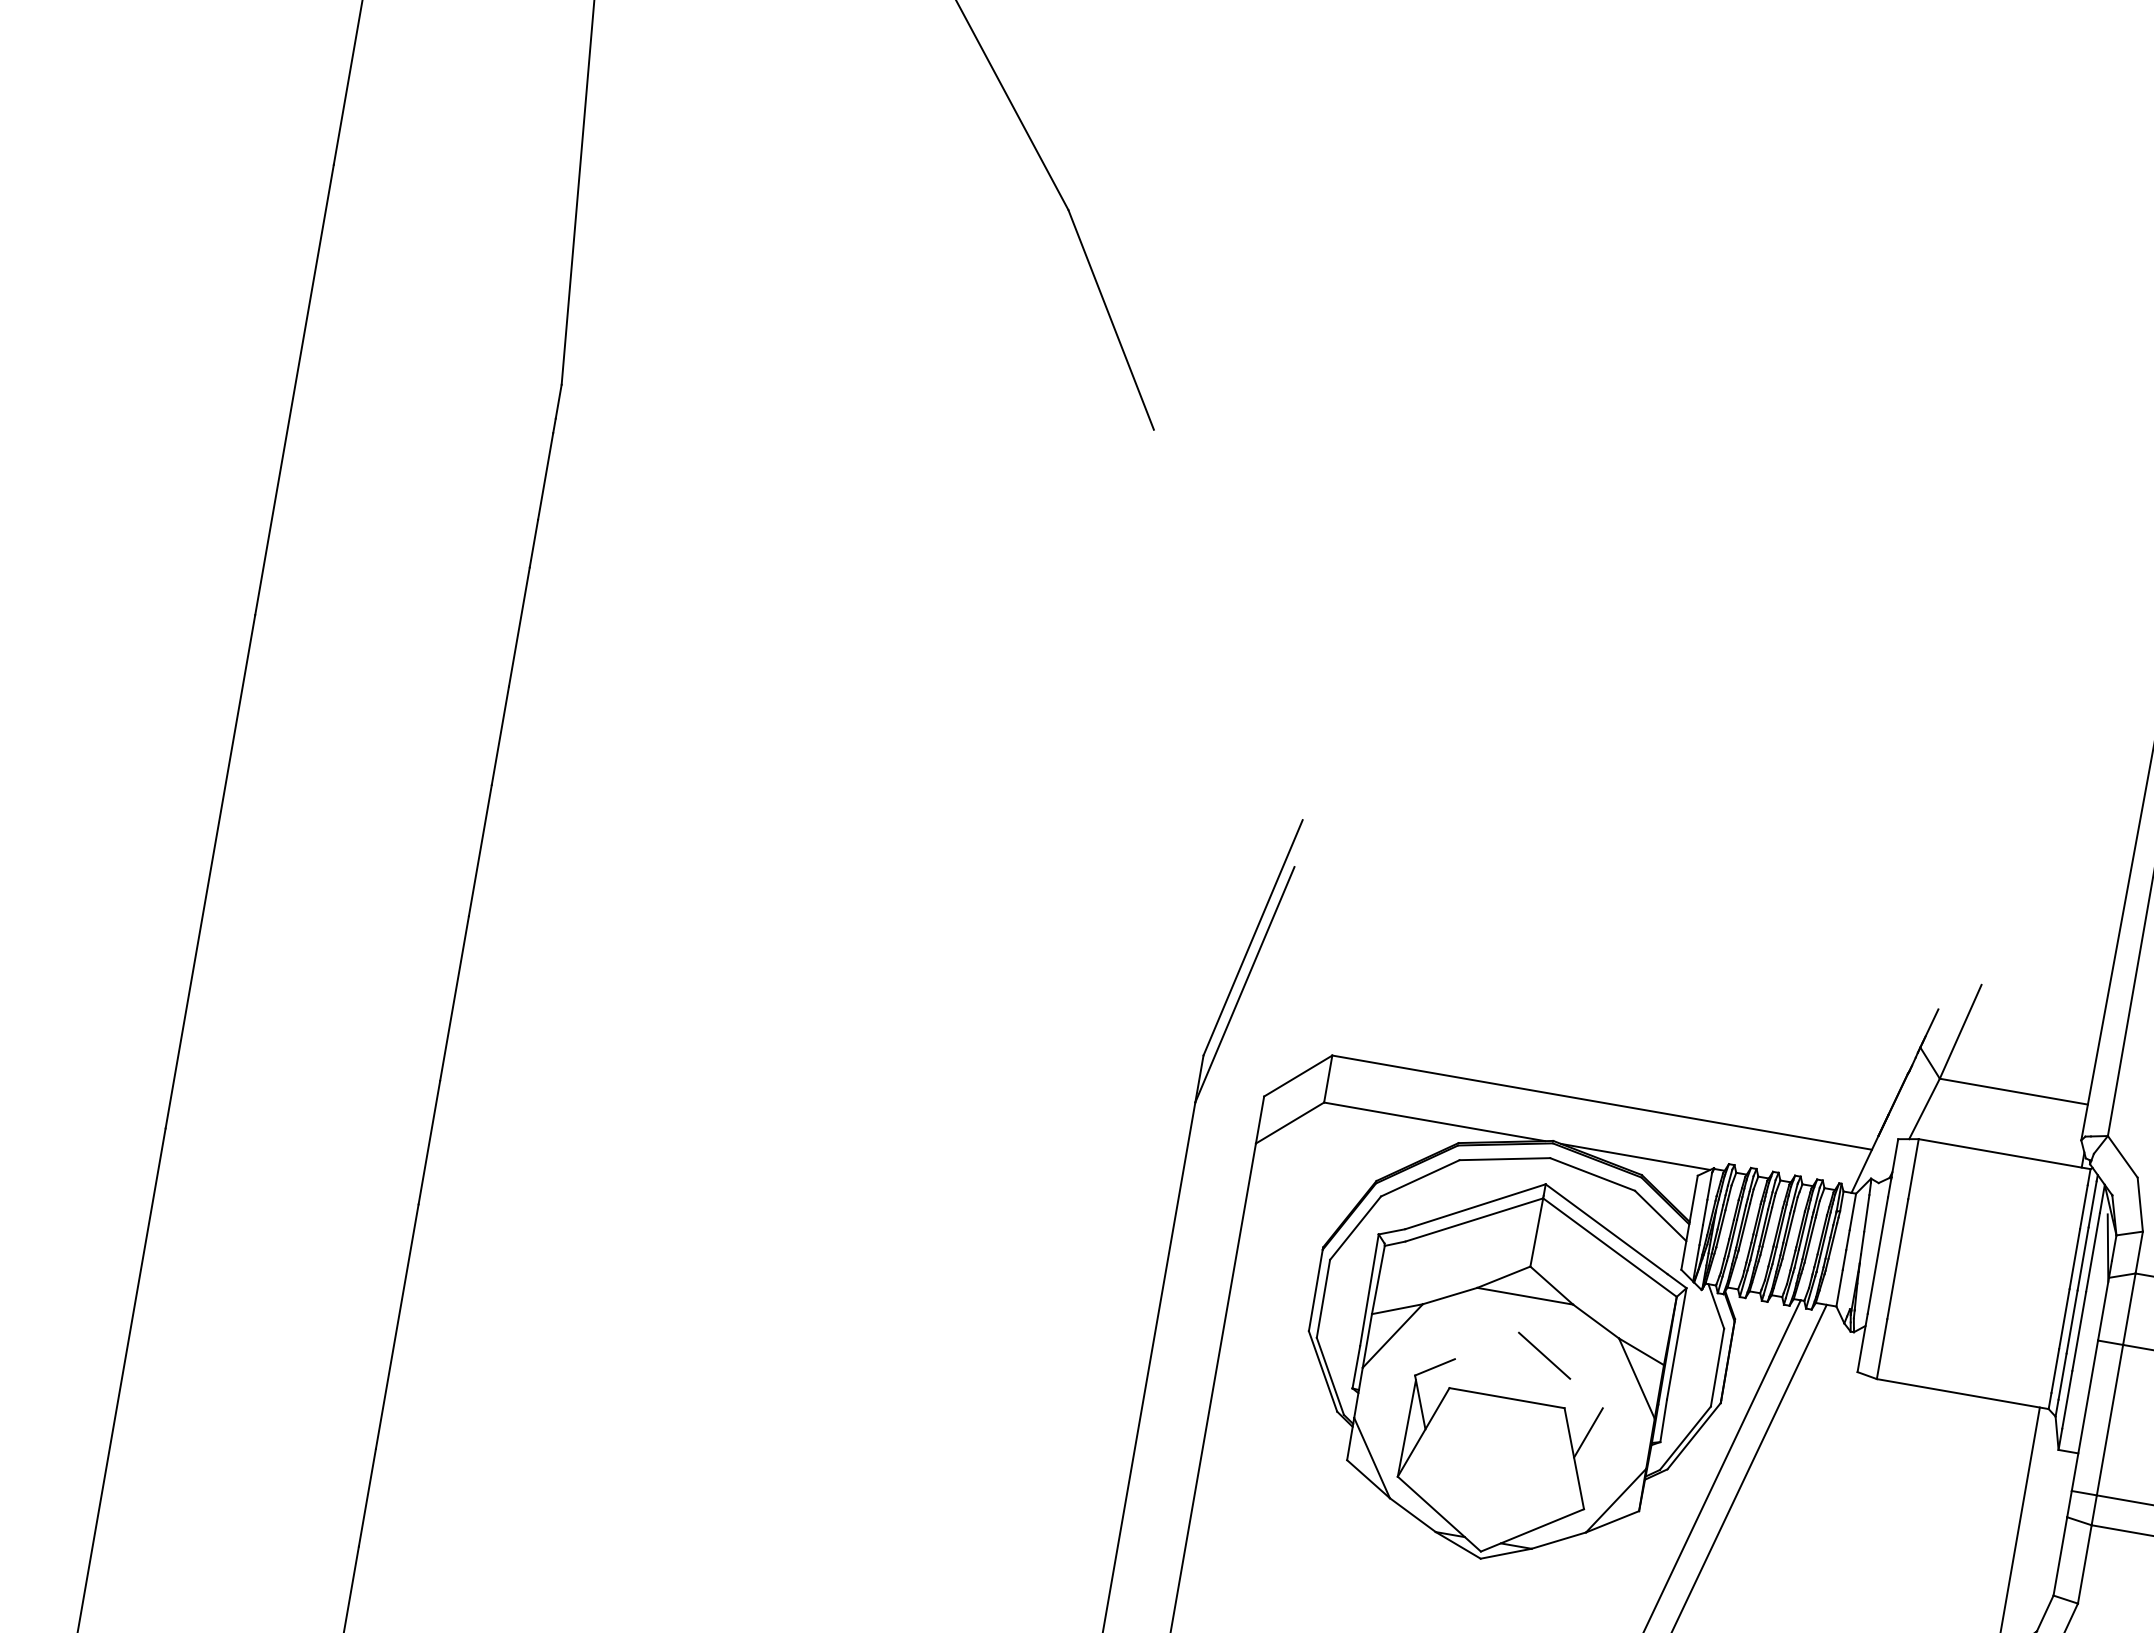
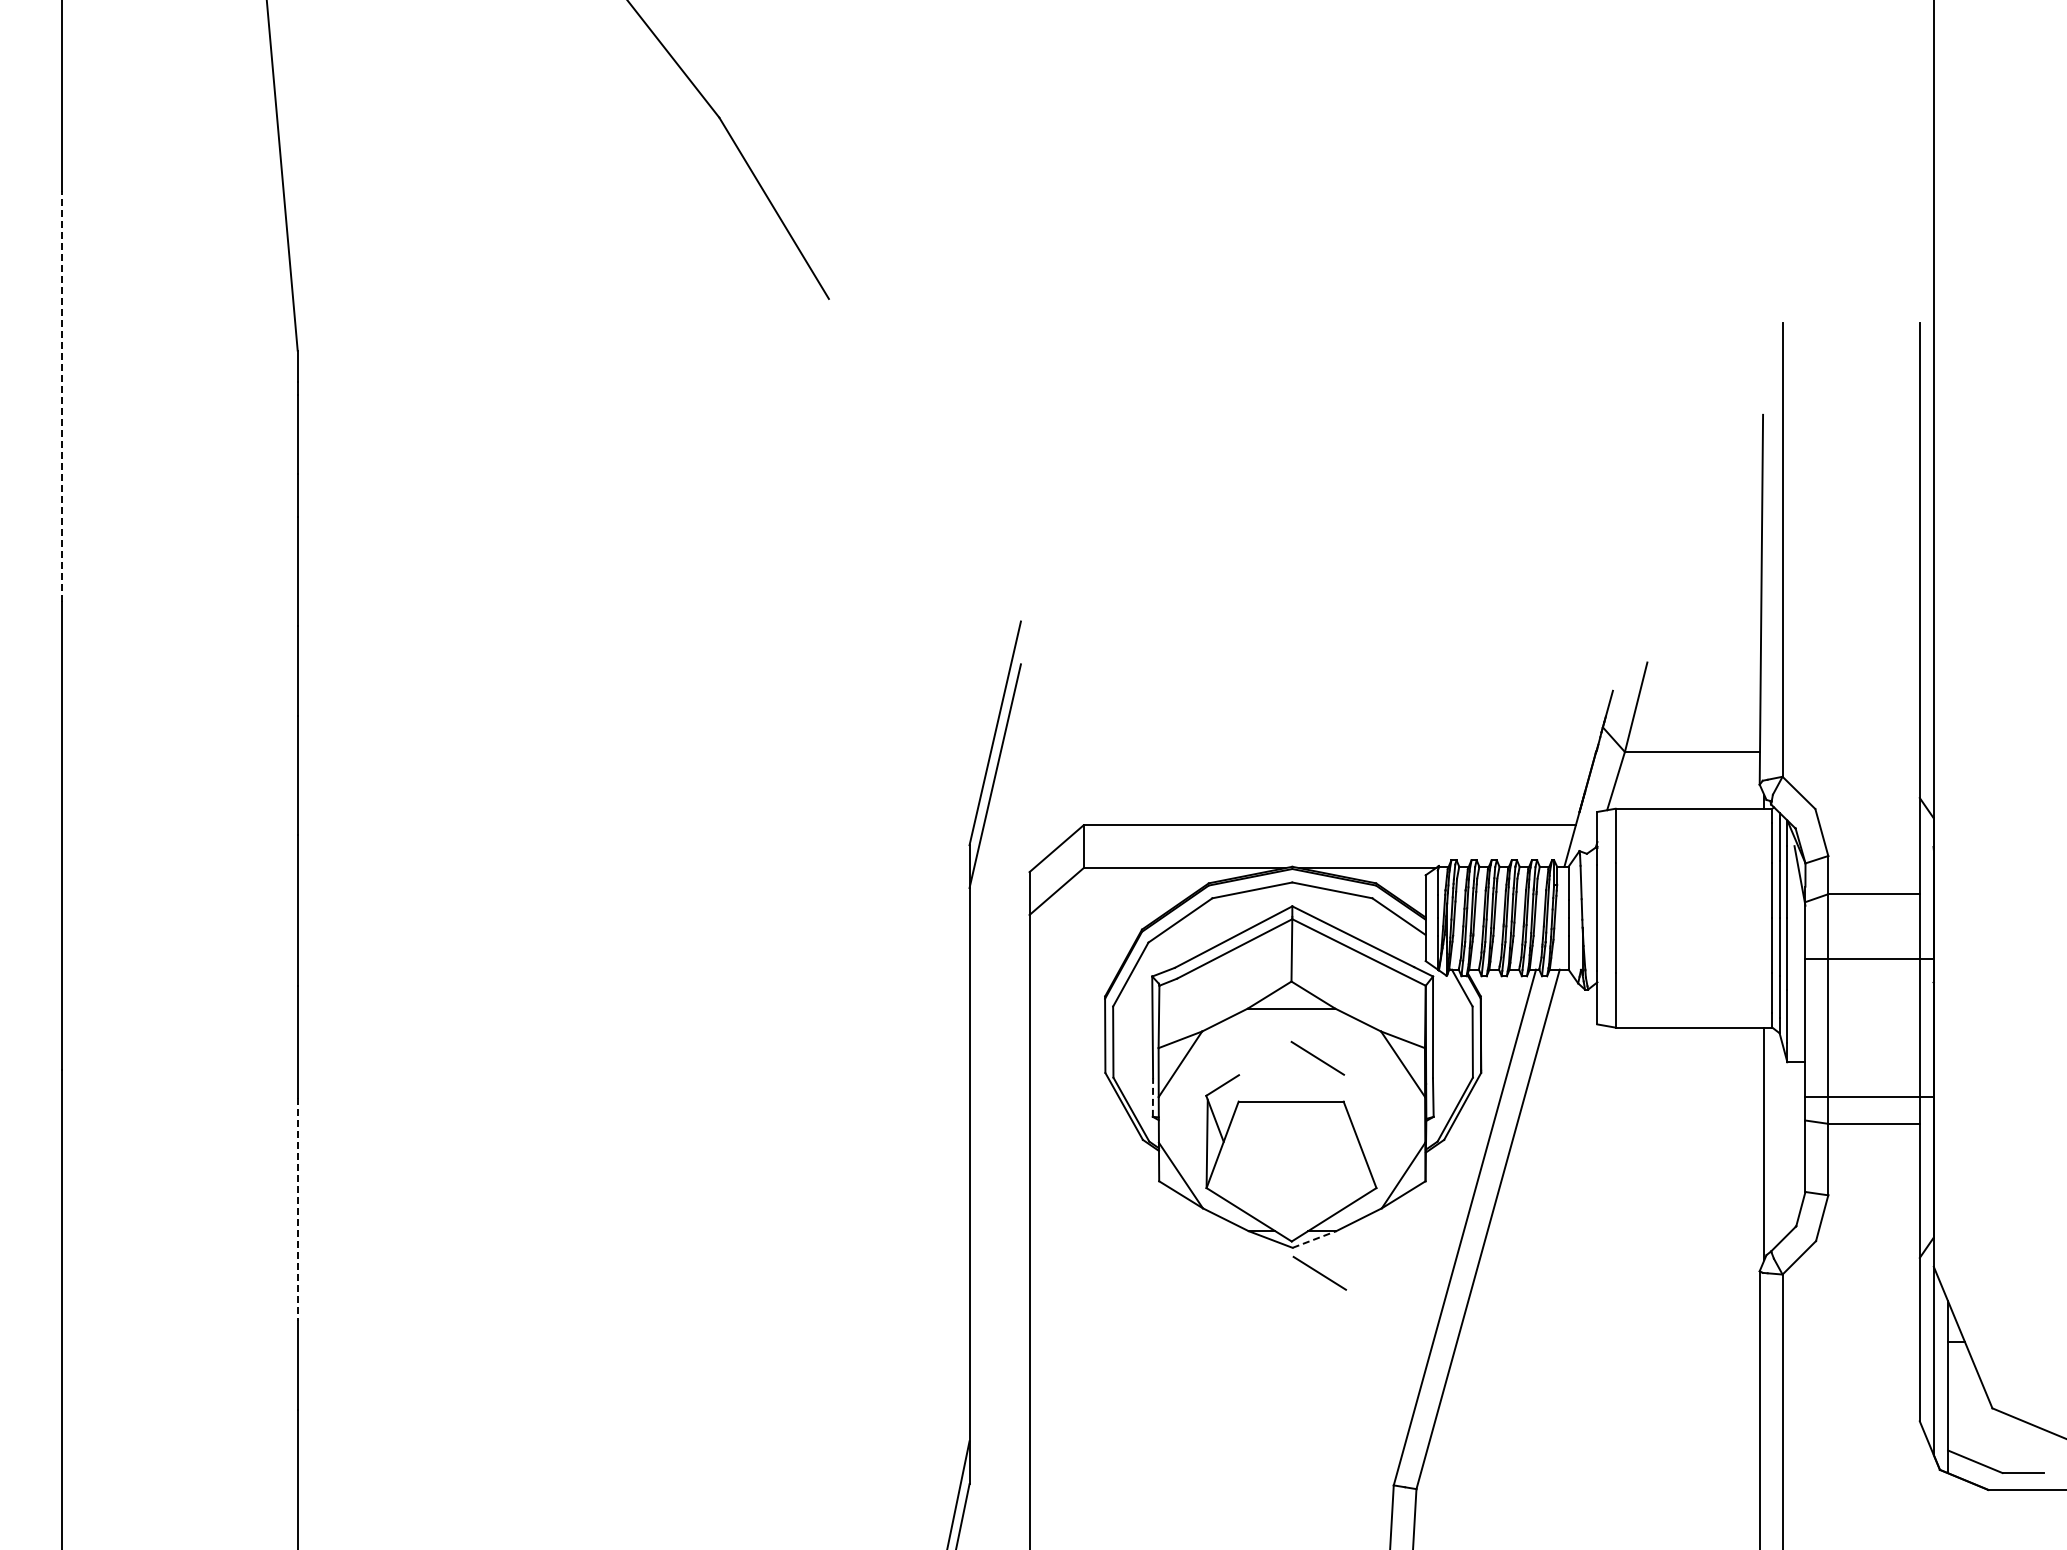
line: (295, 388) -> (62, 395), solid -> dashed
line: (396, 1327) -> (297, 1210), solid -> dashed
line: (1355, 1367) -> (1152, 1097), solid -> dashed
line: (1588, 1432) -> (1368, 1119), removed
line: (1506, 1553) -> (1314, 1239), solid -> dashed
line: (1505, 1590) -> (1319, 1272), added

